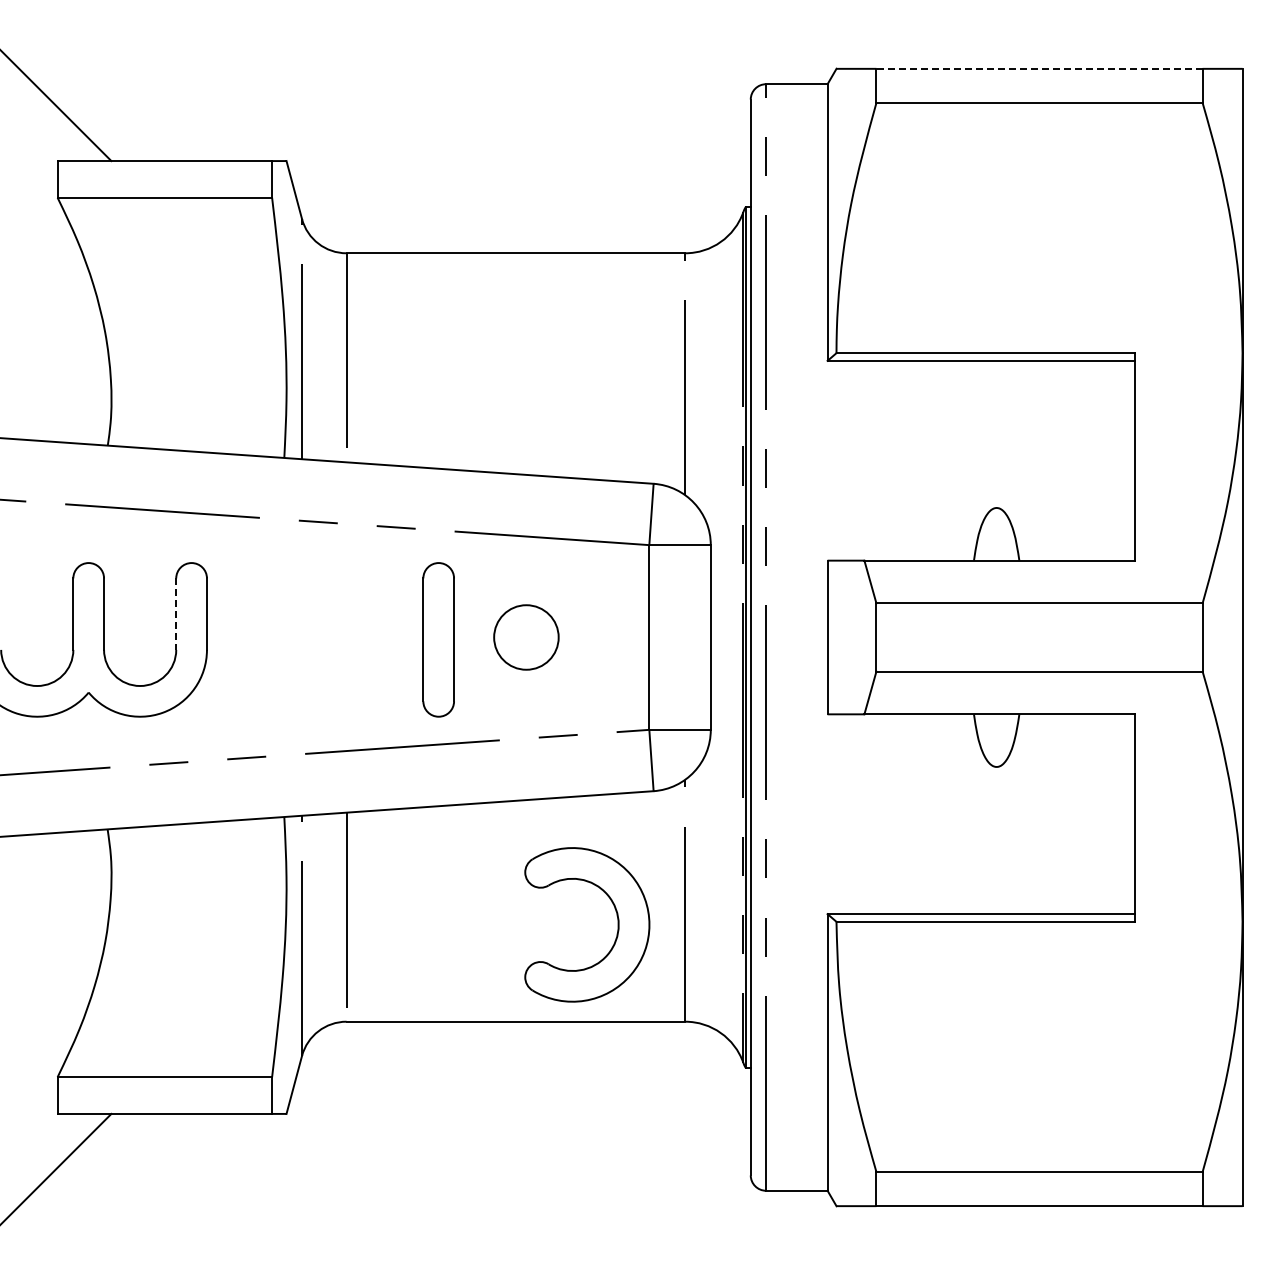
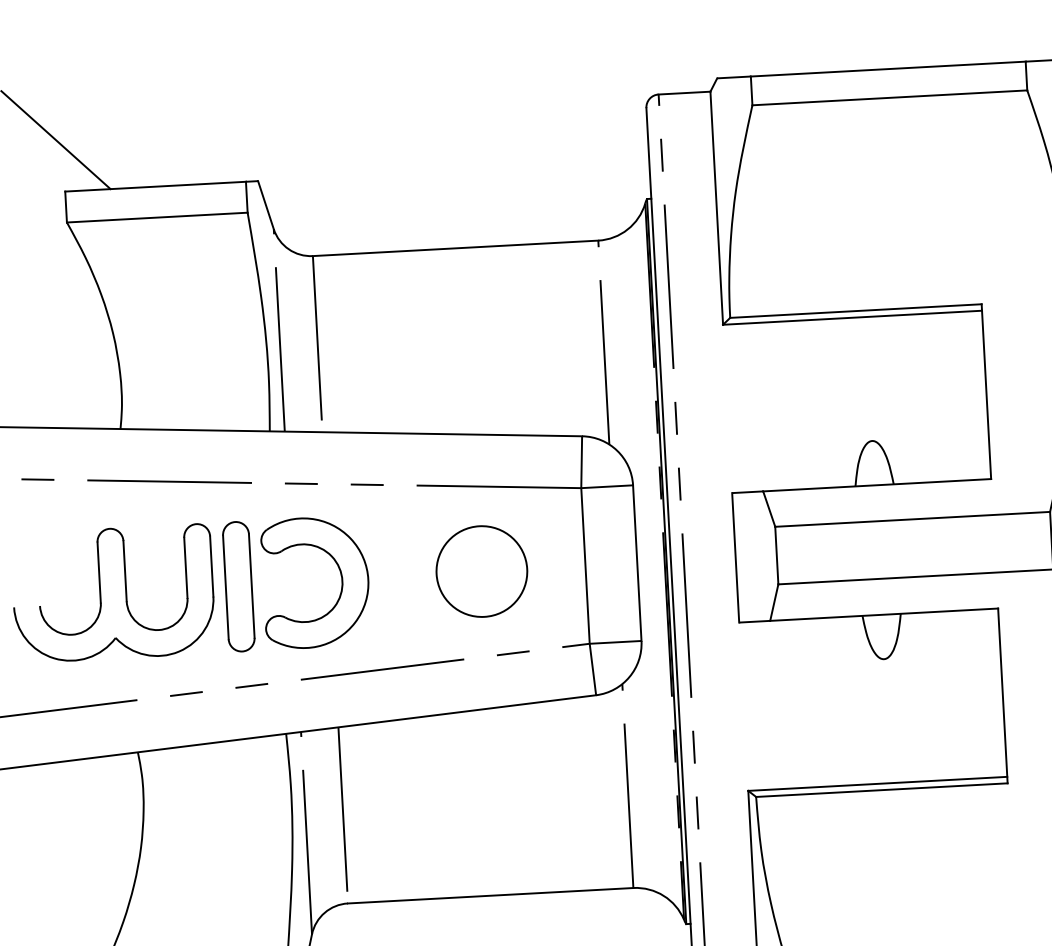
line: (1039, 68) -> (888, 68), dashed -> solid
line: (176, 614) -> (186, 568), dashed -> solid
circle: (526, 637) -> (482, 571), size x1.67
part: (438, 639) -> (238, 586), moved
part: (617, 924) -> (341, 580), moved

